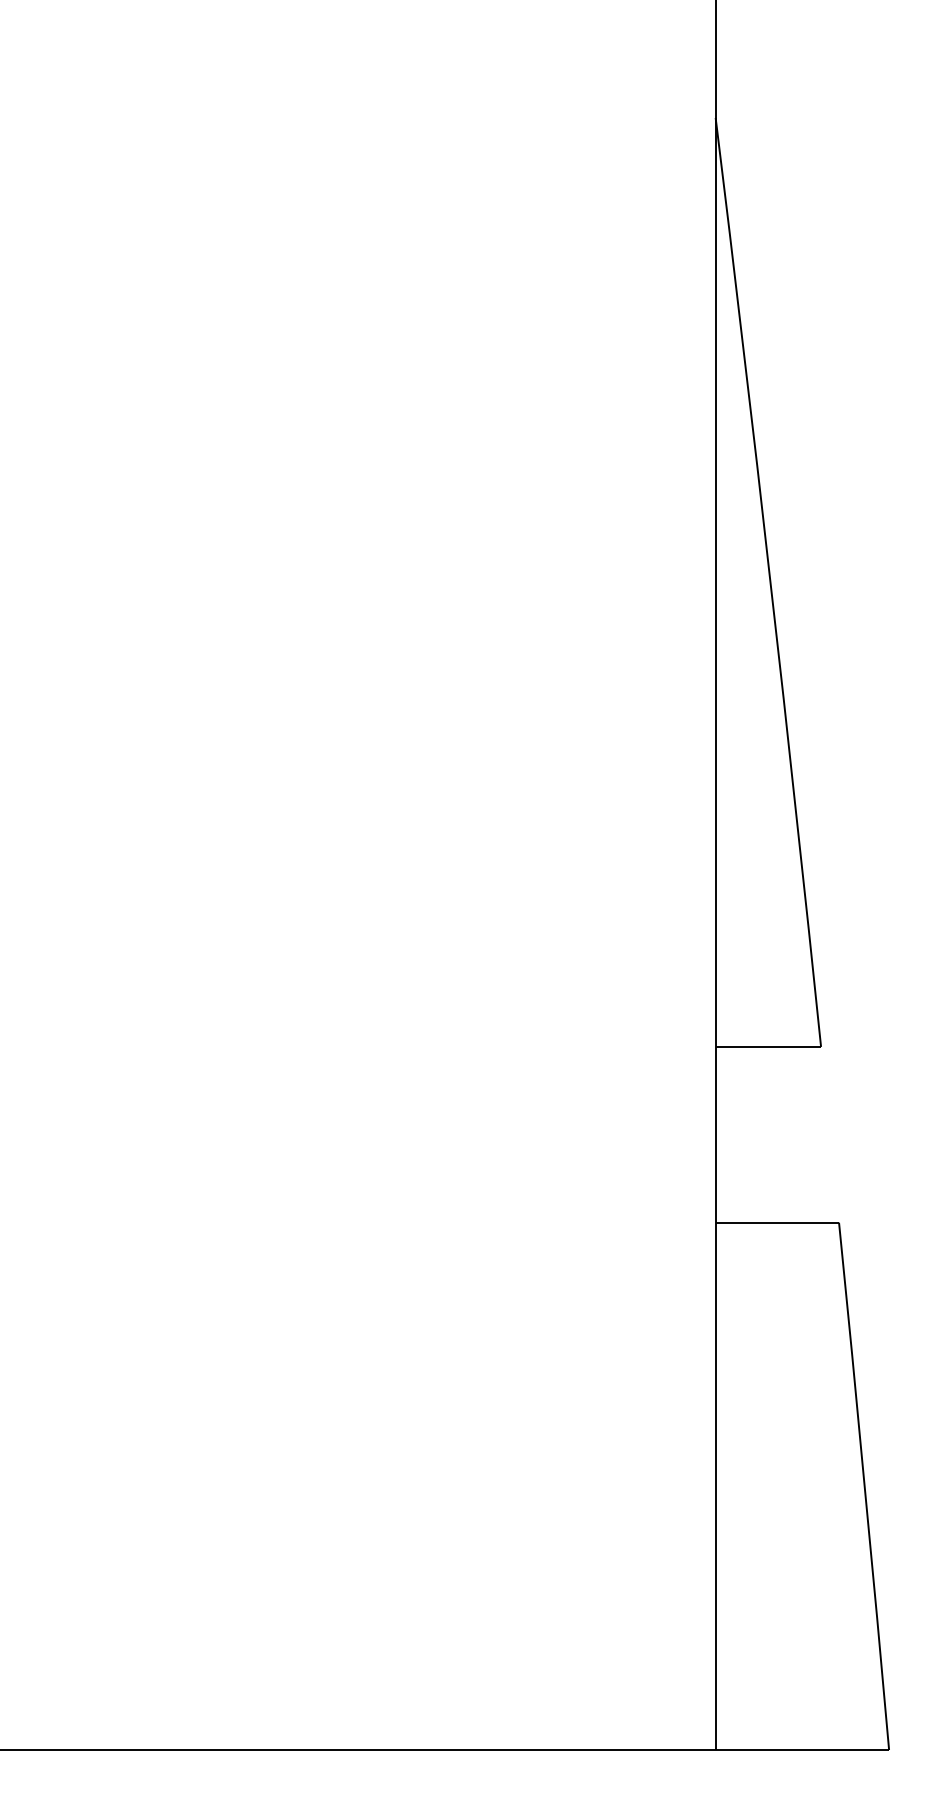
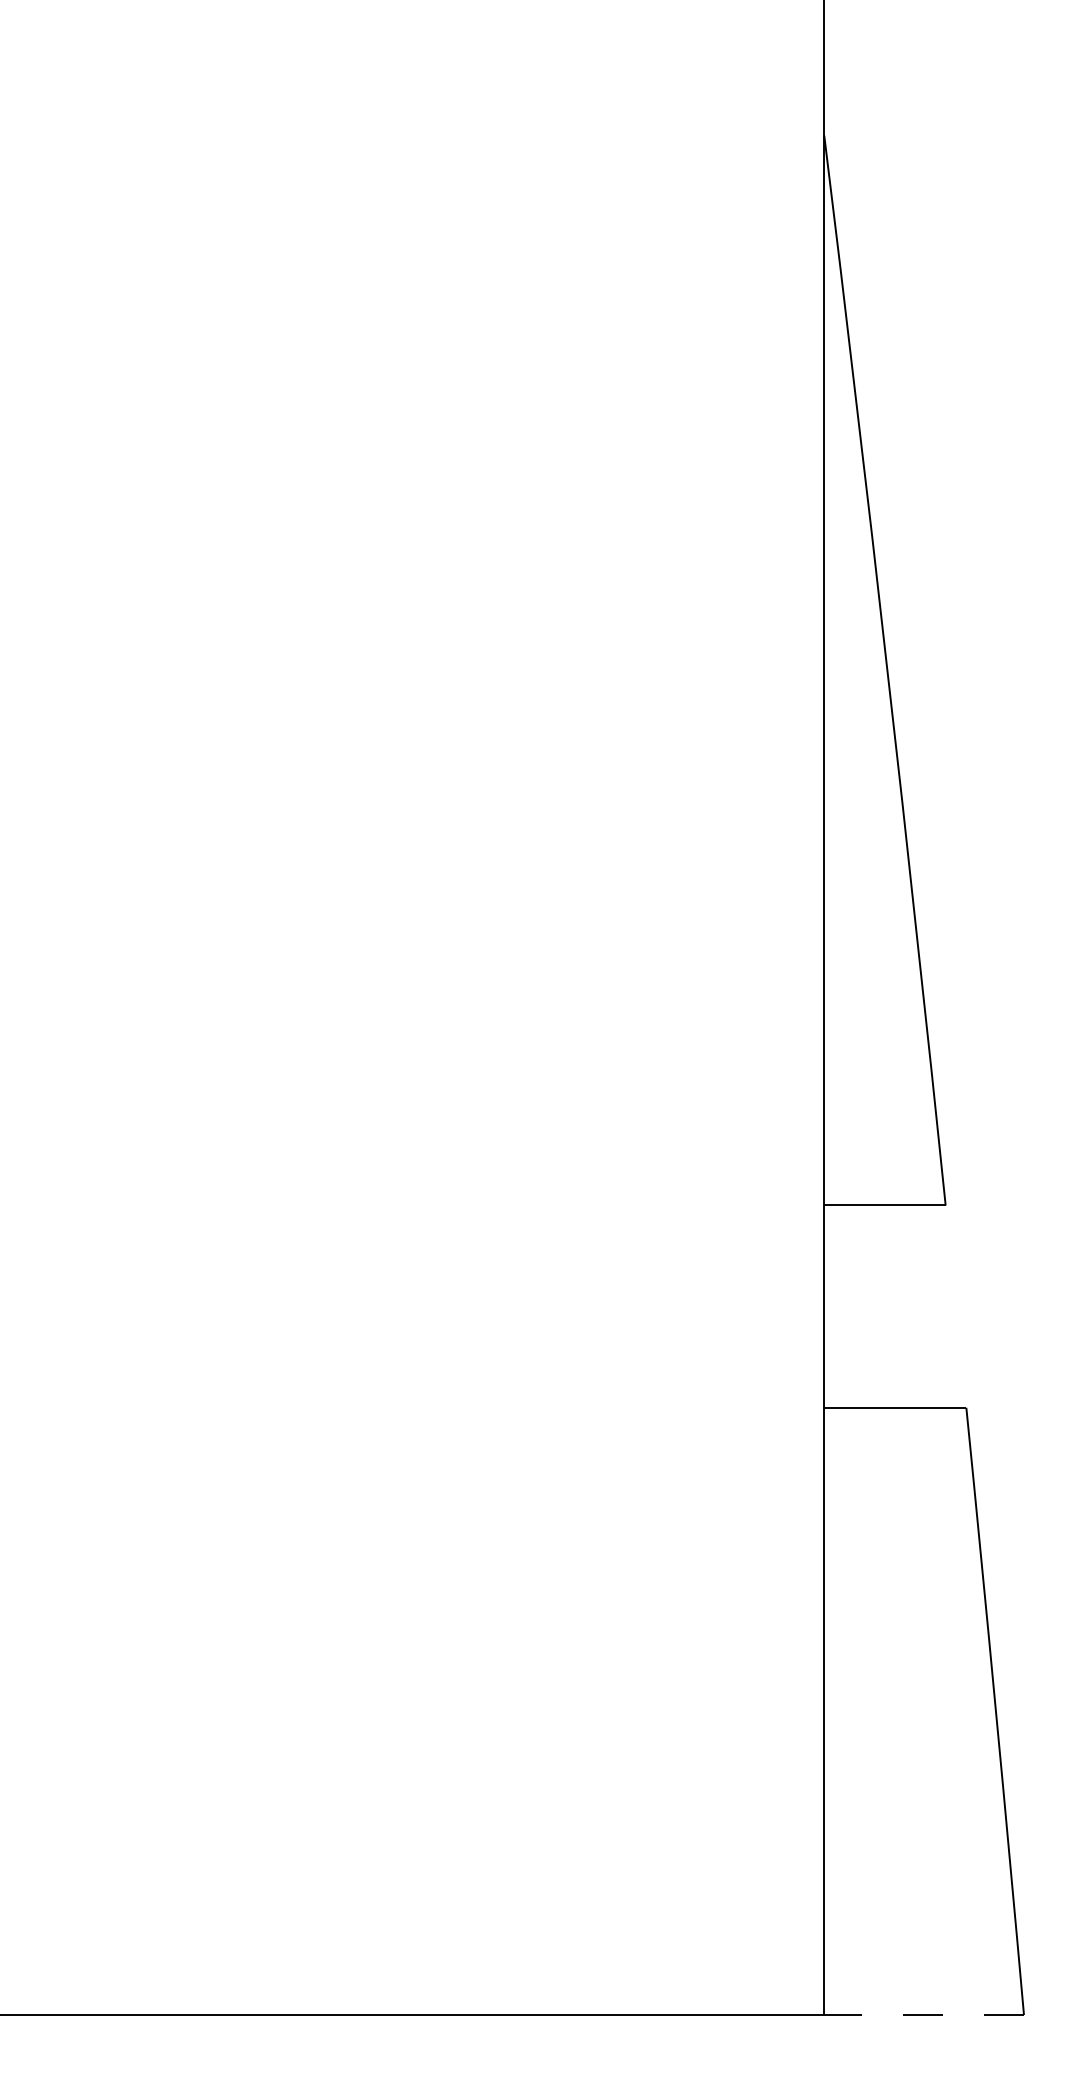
line: (802, 1750) -> (924, 2015), solid -> dashed

